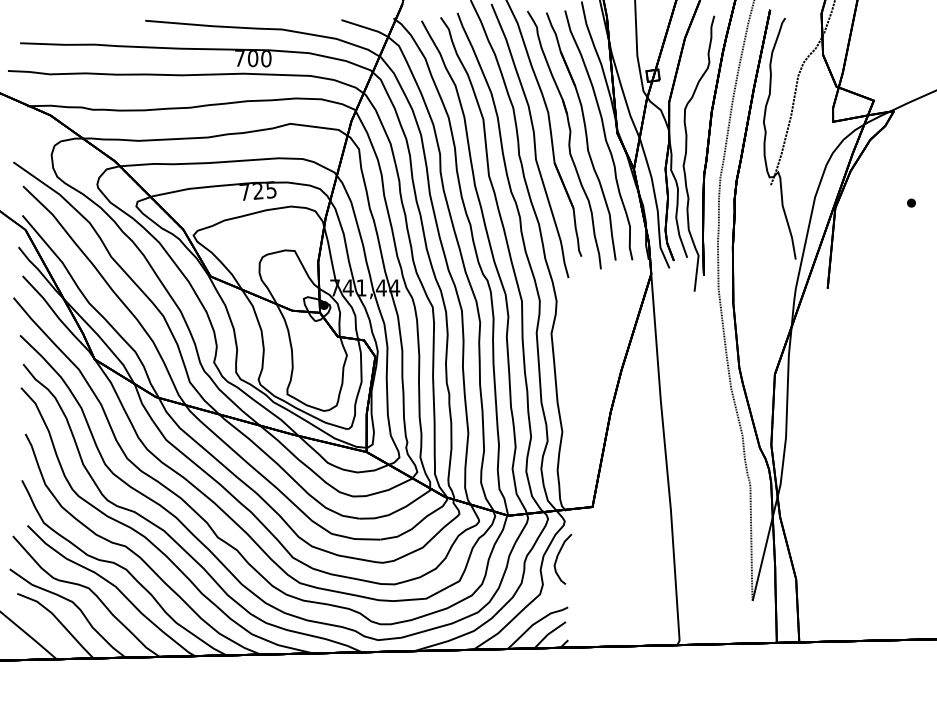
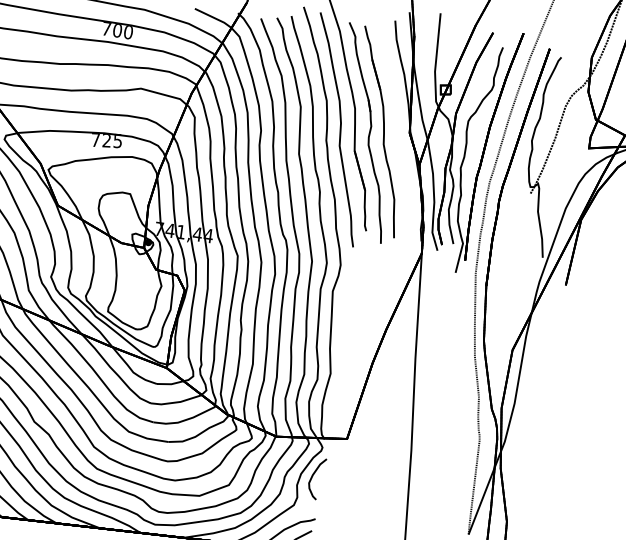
part: (598, 135) -> (393, 133), removed

